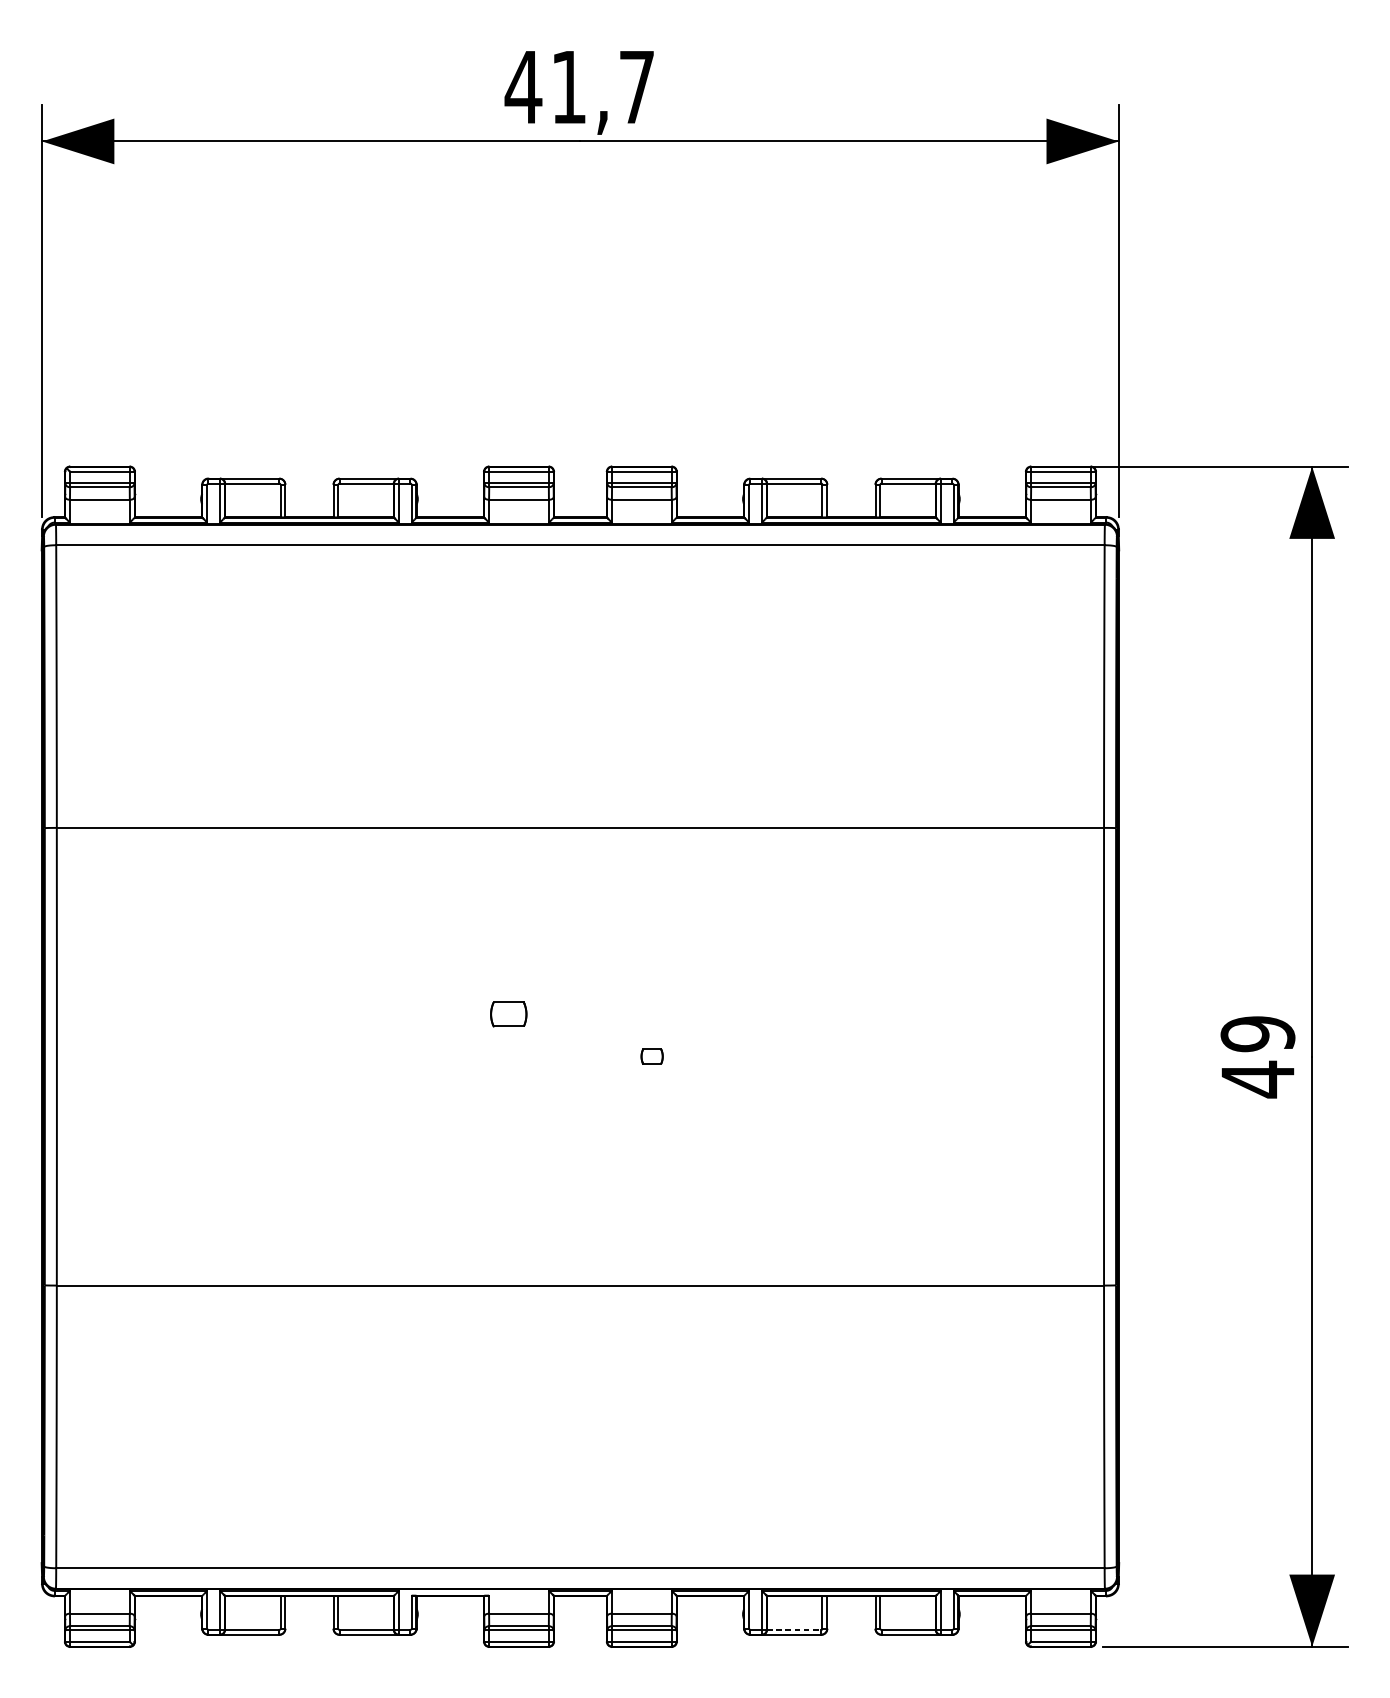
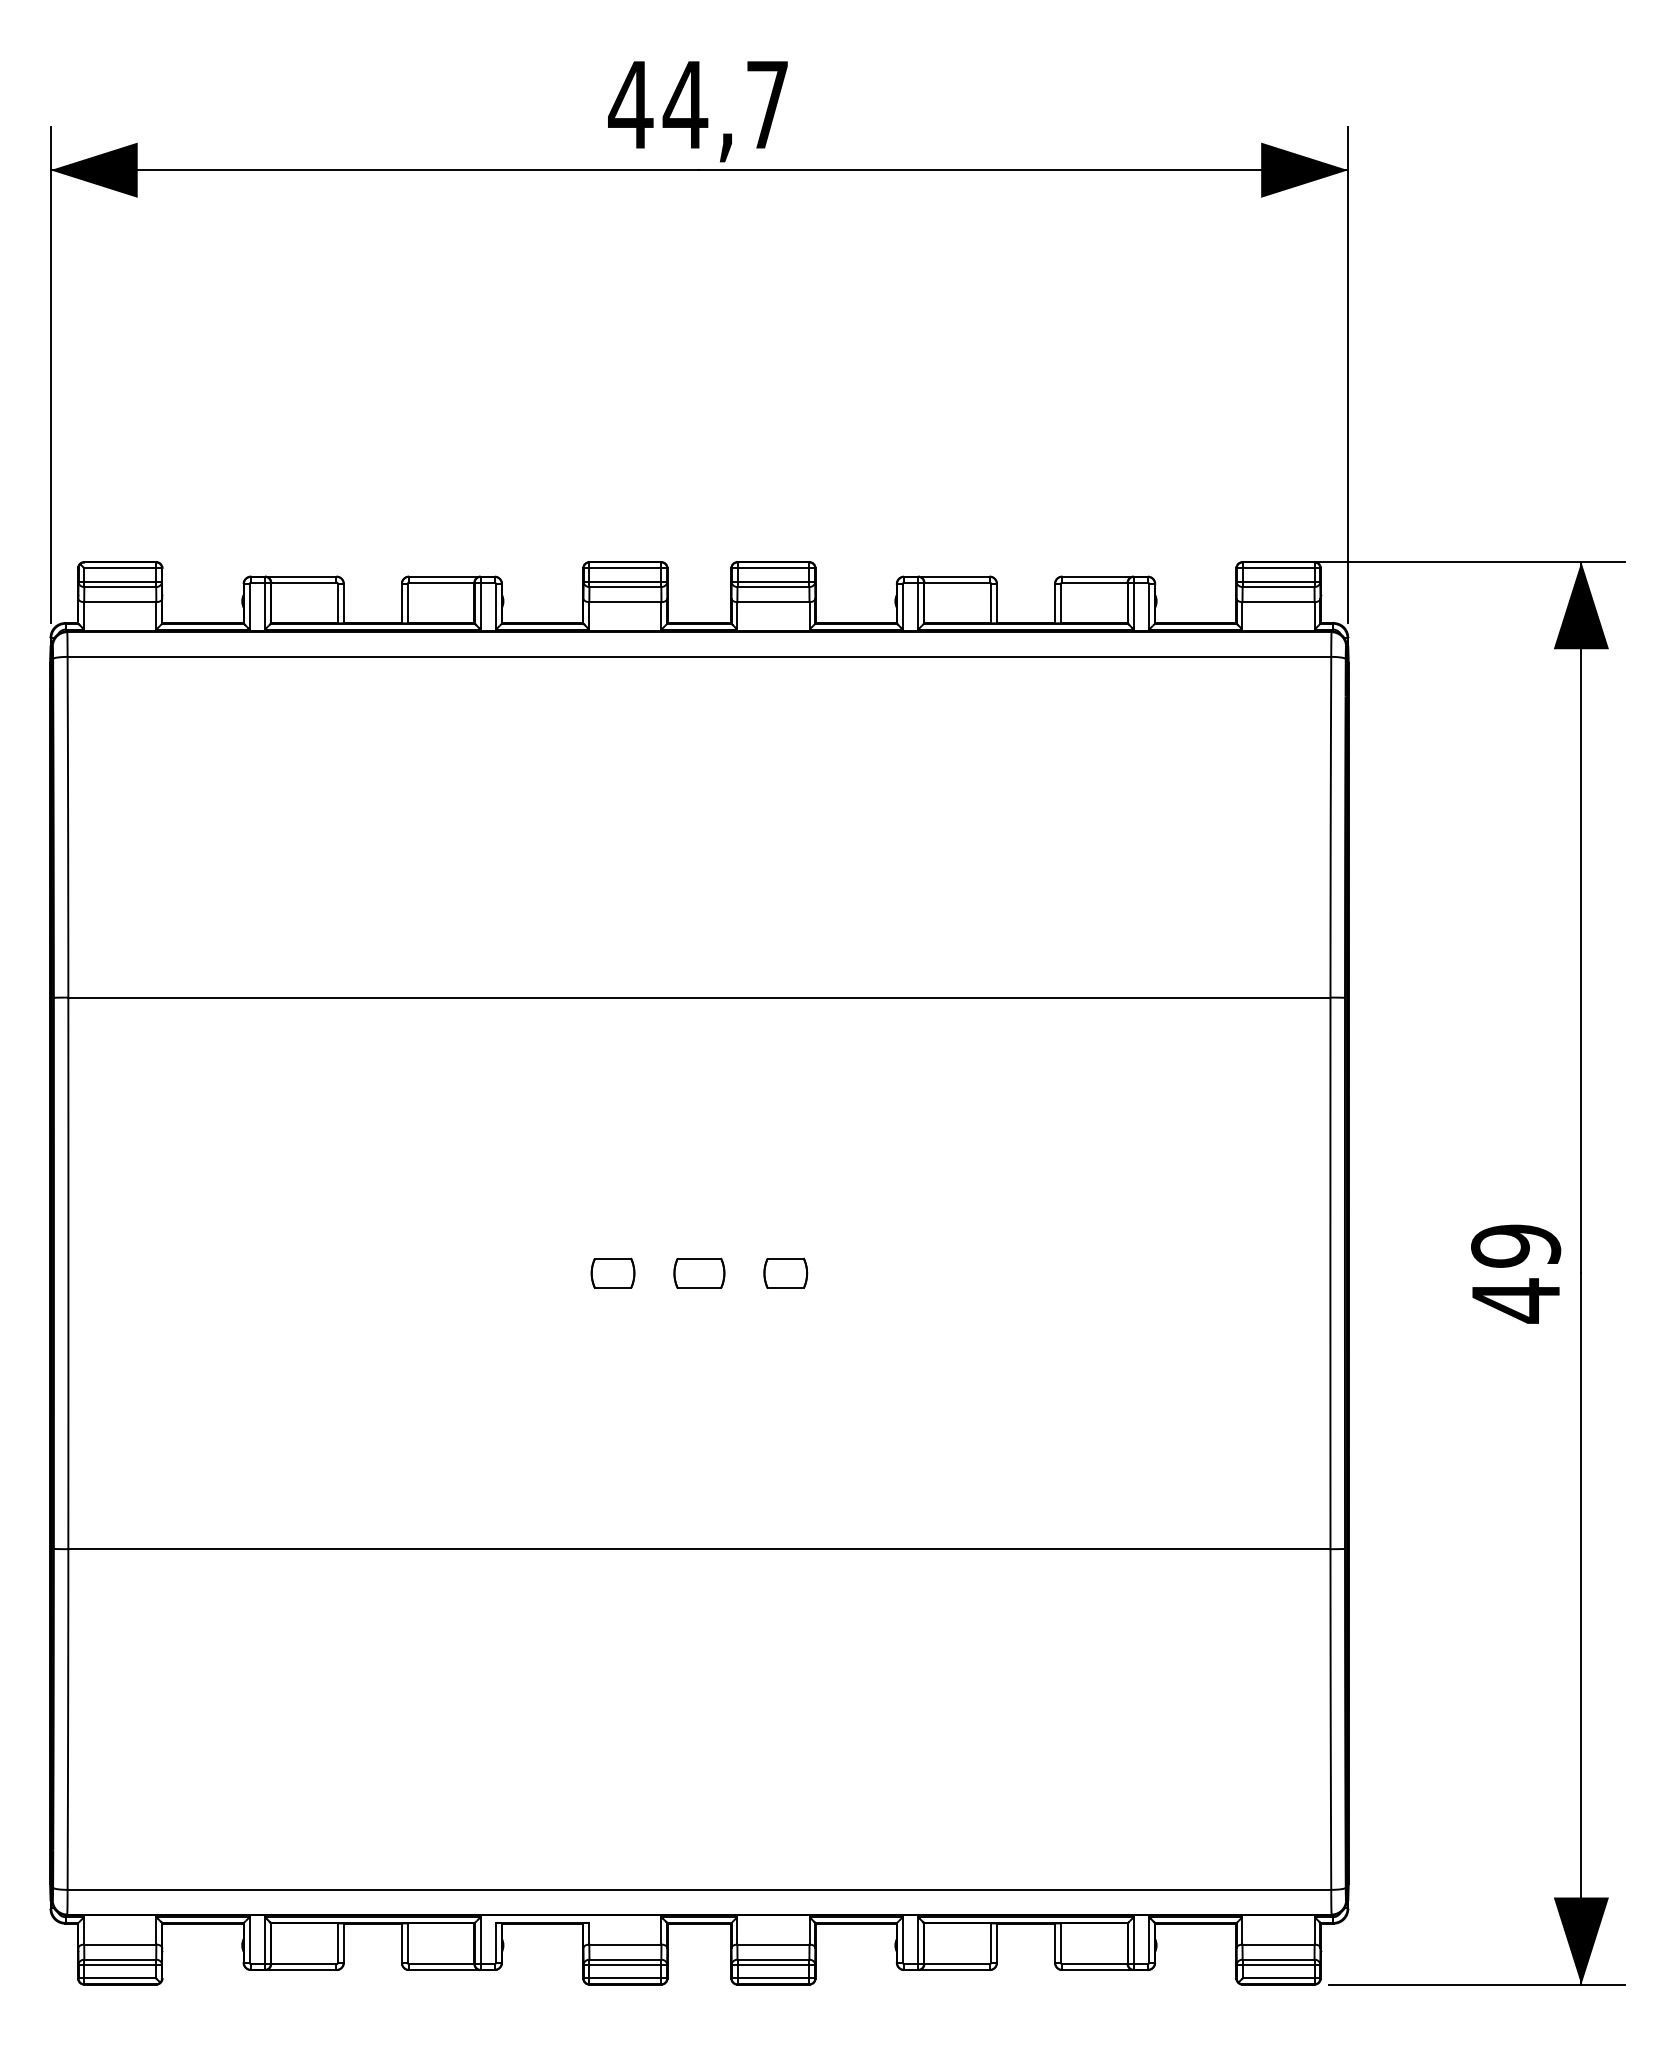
text: (568, 86) -> (685, 104), 41,7 -> 44,7
part: (508, 1013) -> (612, 1272), moved
part: (580, 1056) -> (699, 1272), added
part: (651, 1056) -> (785, 1272), size x1.67
line: (794, 1630) -> (957, 1964), dashed -> solid

